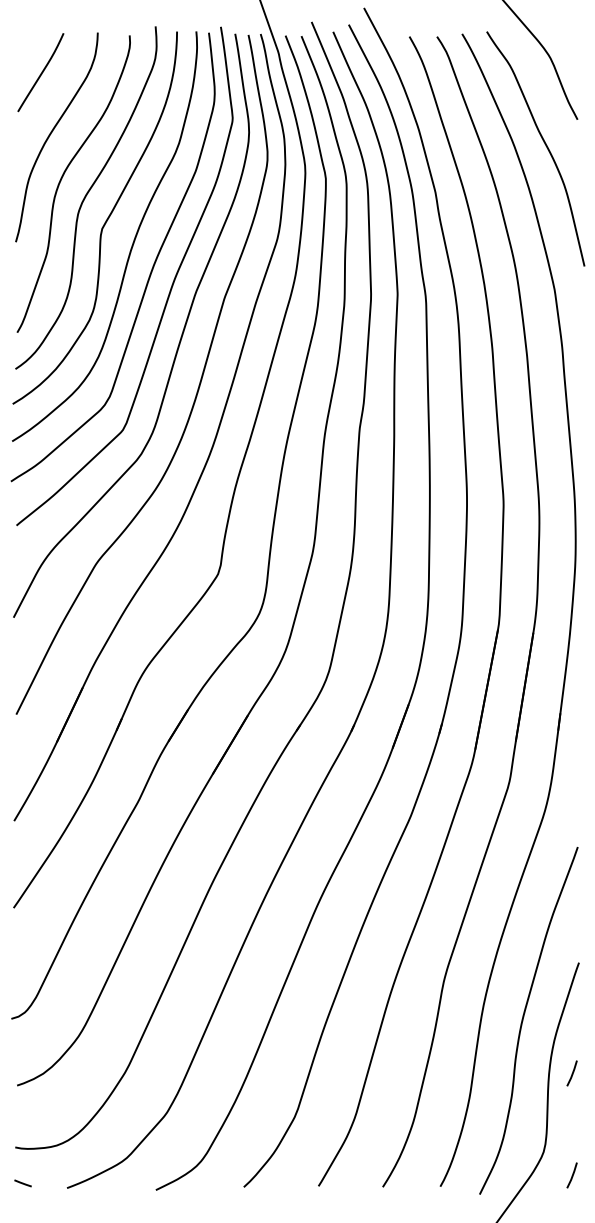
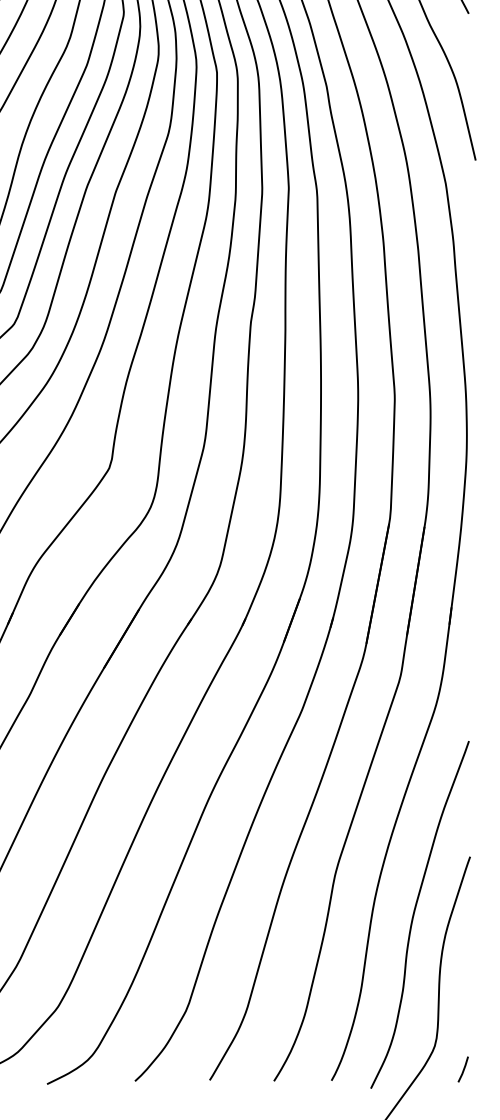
line: (571, 1073) -> (462, 967), removed

